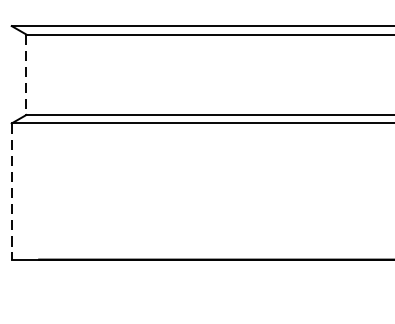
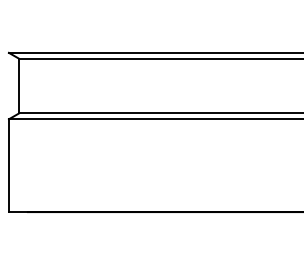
line: (27, 75) -> (19, 86), dashed -> solid
line: (11, 192) -> (8, 166), dashed -> solid

